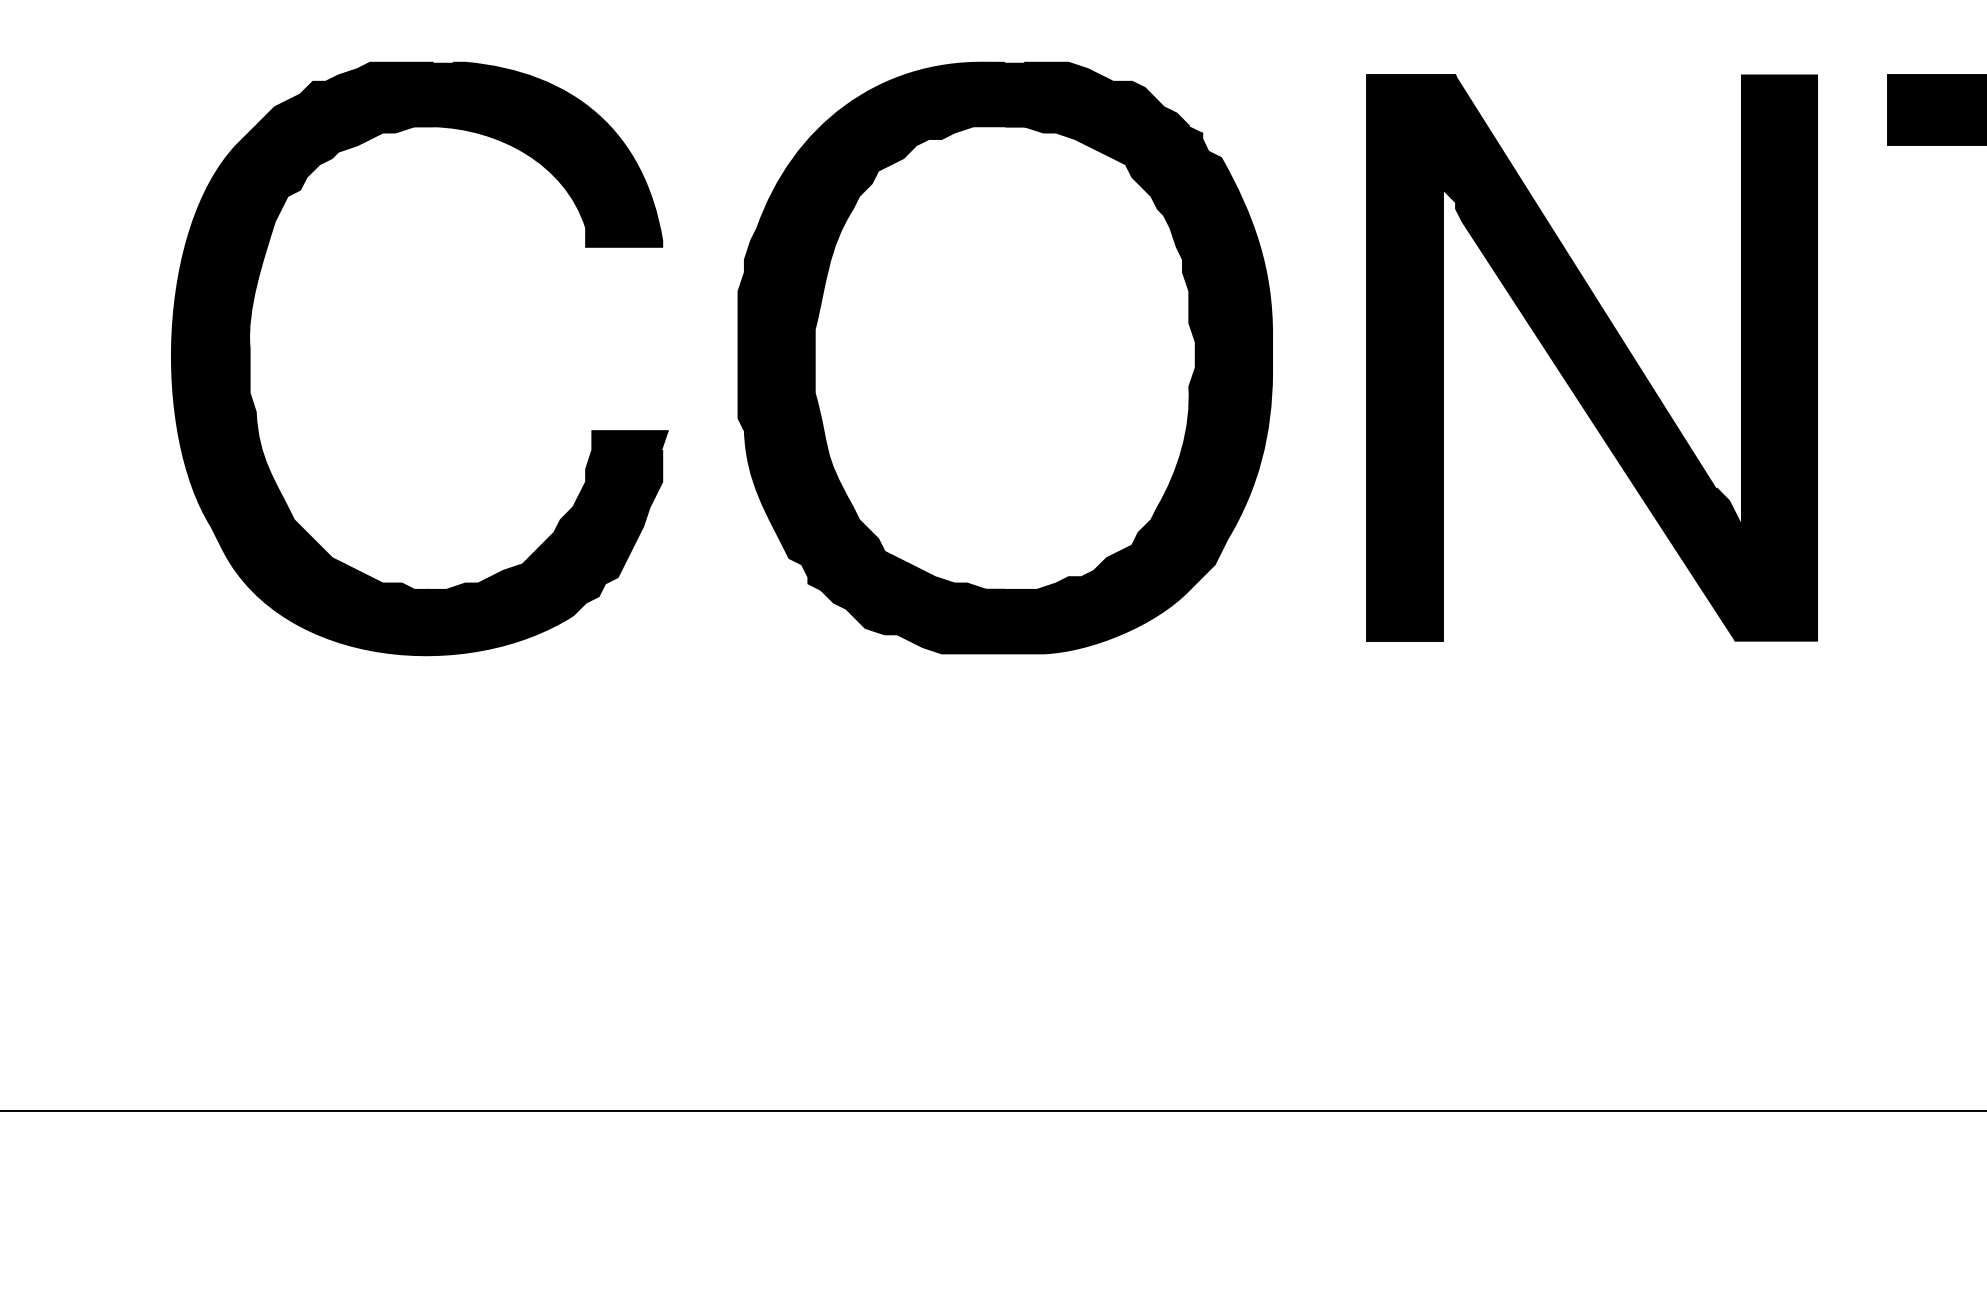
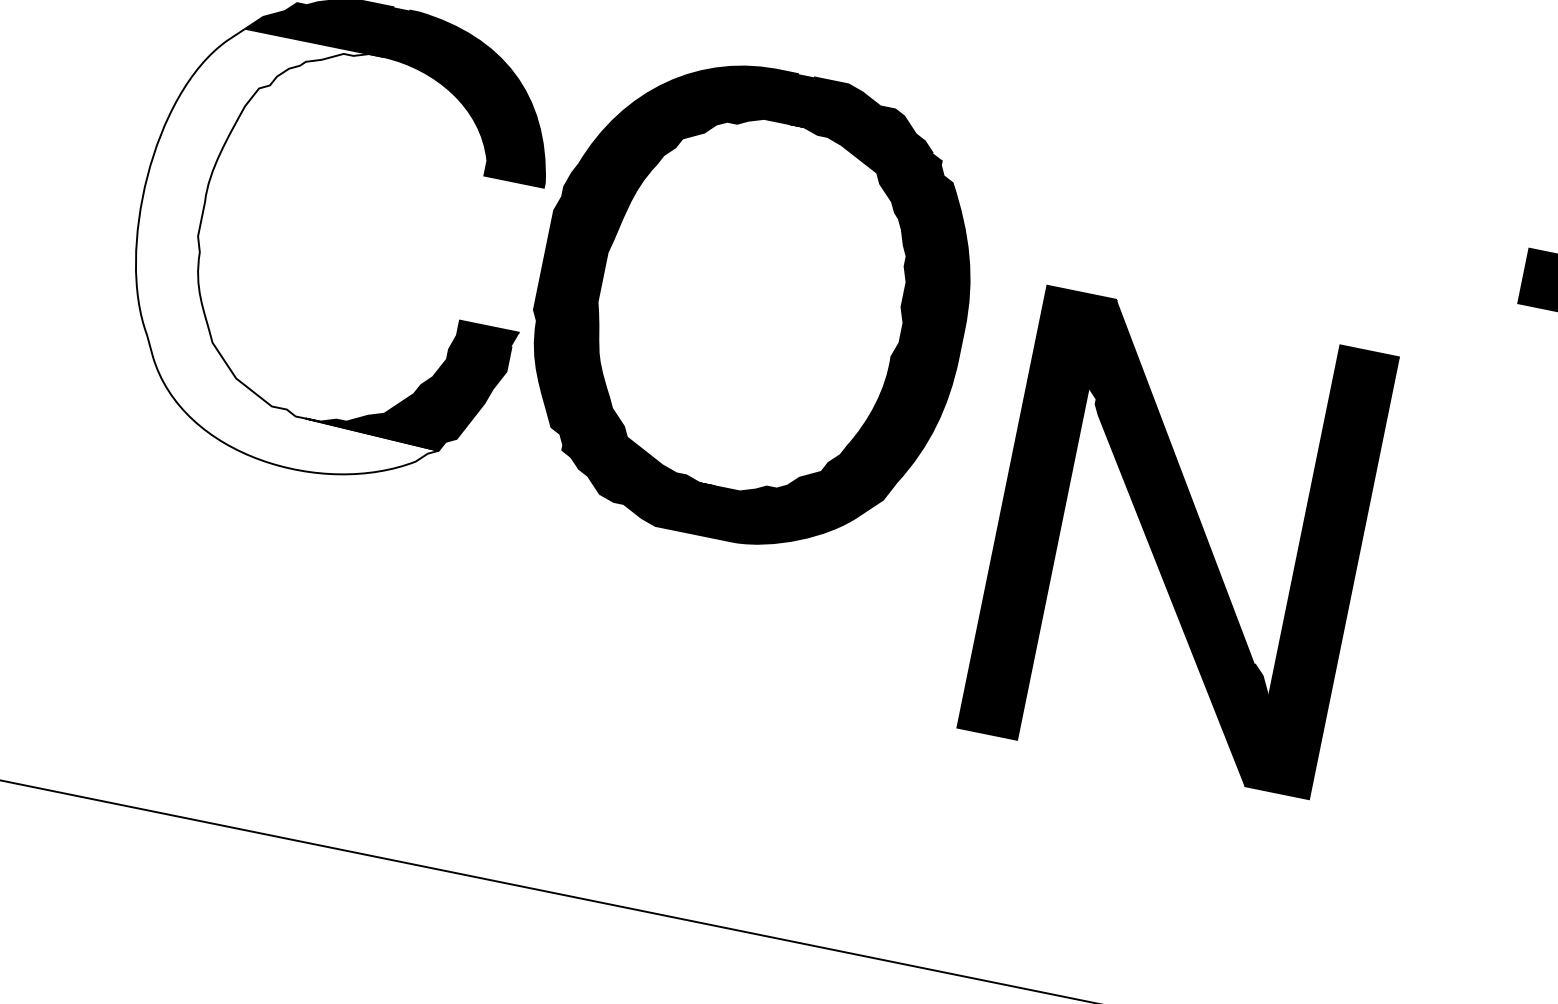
part: (1004, 357) -> (751, 304), moved
part: (1591, 357) -> (1177, 541), moved
fill: (384, 390) -> (303, 255), removed

